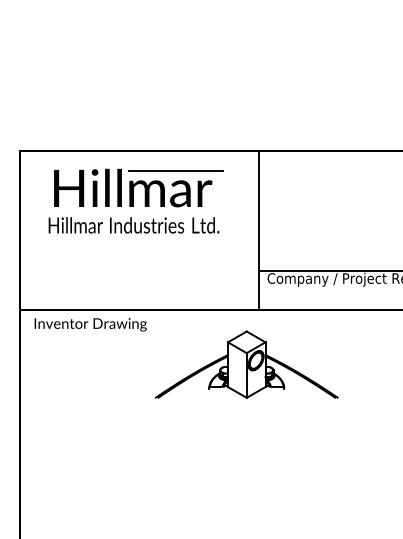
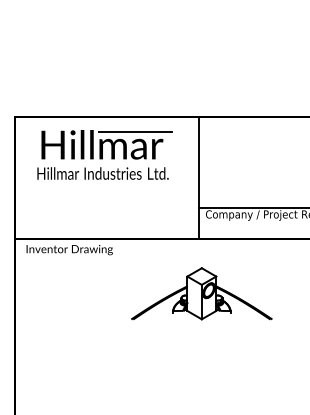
part: (246, 364) -> (201, 293), moved

